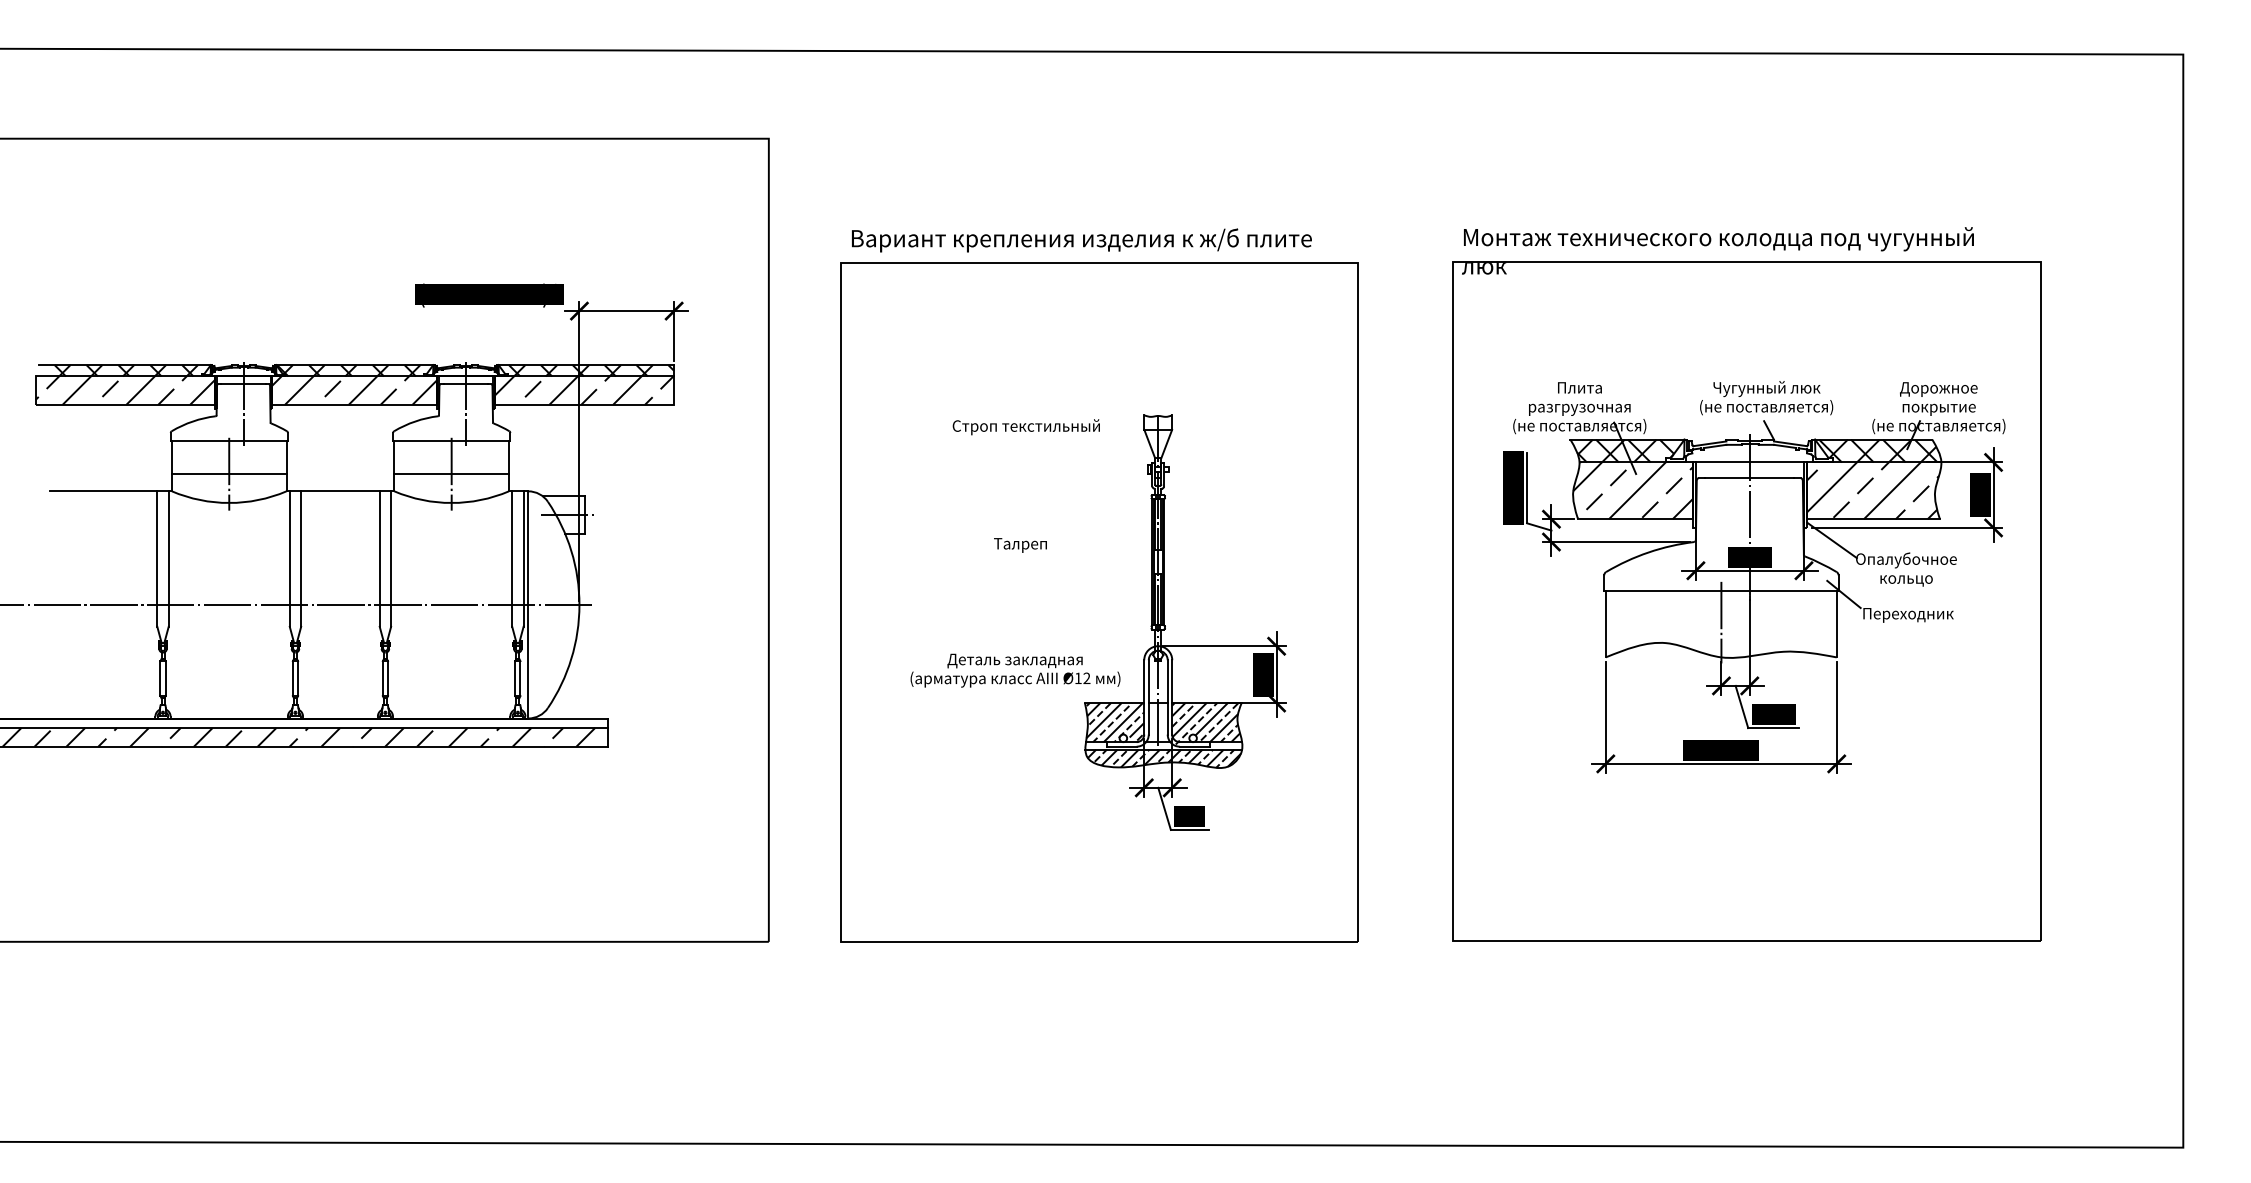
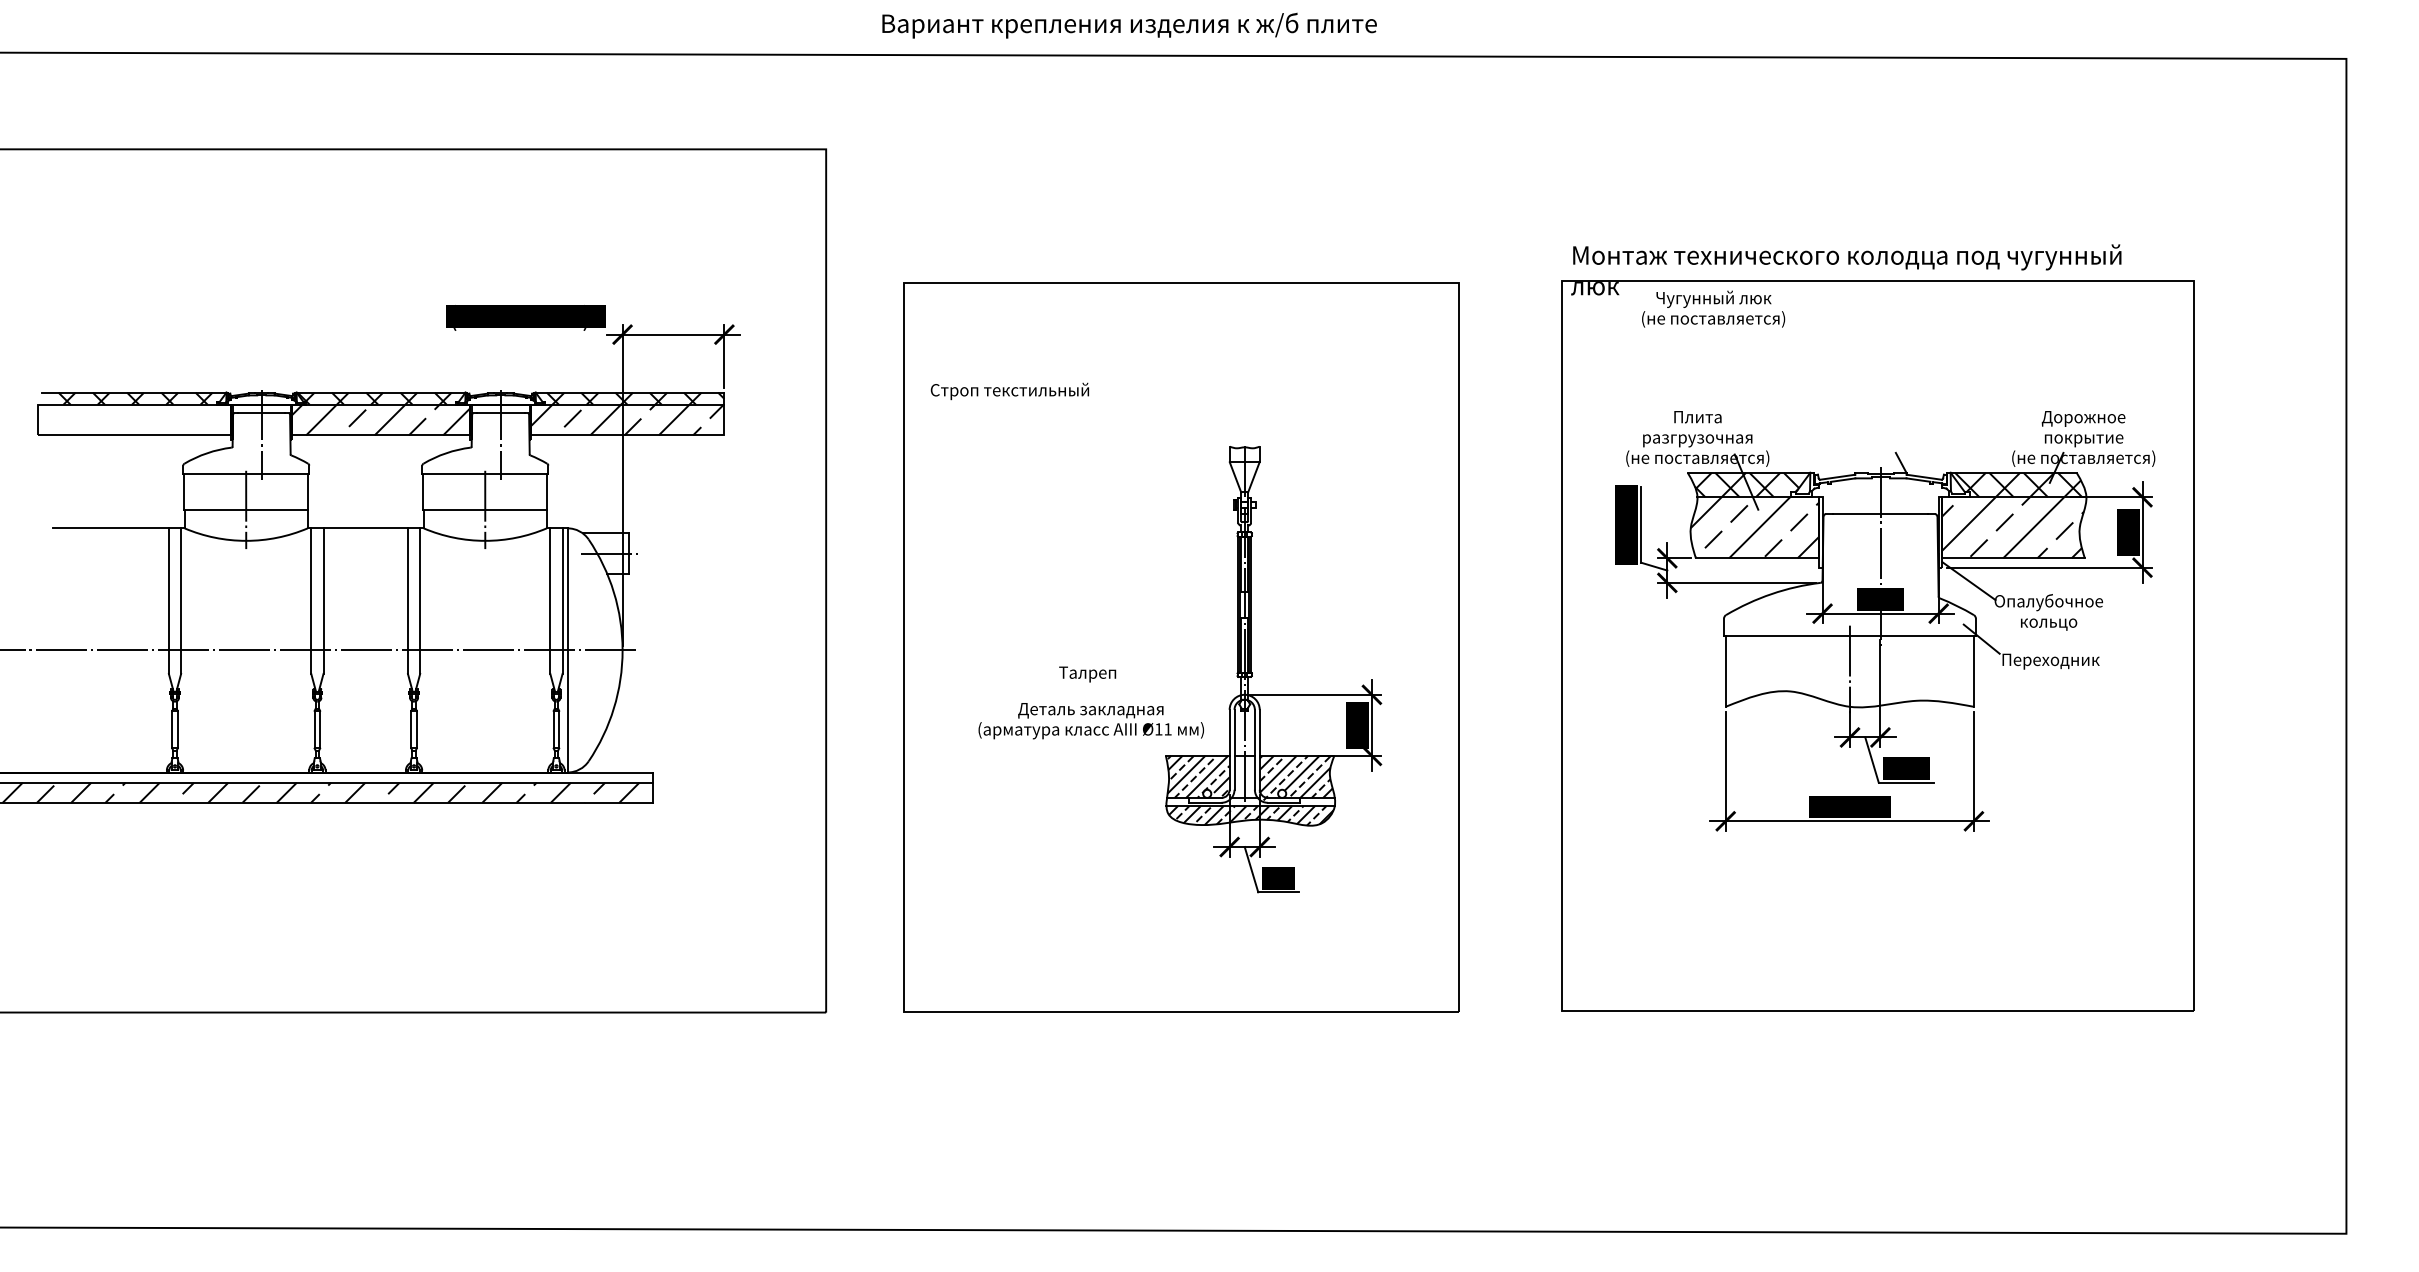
text: (1081, 240) -> (1129, 25), moved
hatch: (125, 390) -> (134, 419), removed
text: (1766, 397) -> (1713, 308), moved
text: (1025, 427) -> (1009, 391), moved
line: (1749, 462) -> (1880, 497), removed
text: (1020, 545) -> (1087, 674), moved
text: (1086, 678) -> (1167, 729), Ø12 -> Ø11

